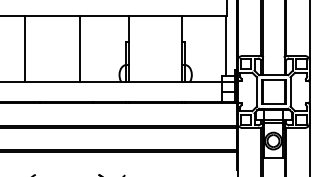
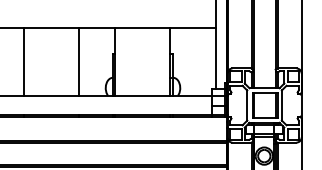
line: (25, 49) -> (24, 61), moved
line: (80, 49) -> (78, 61), moved

